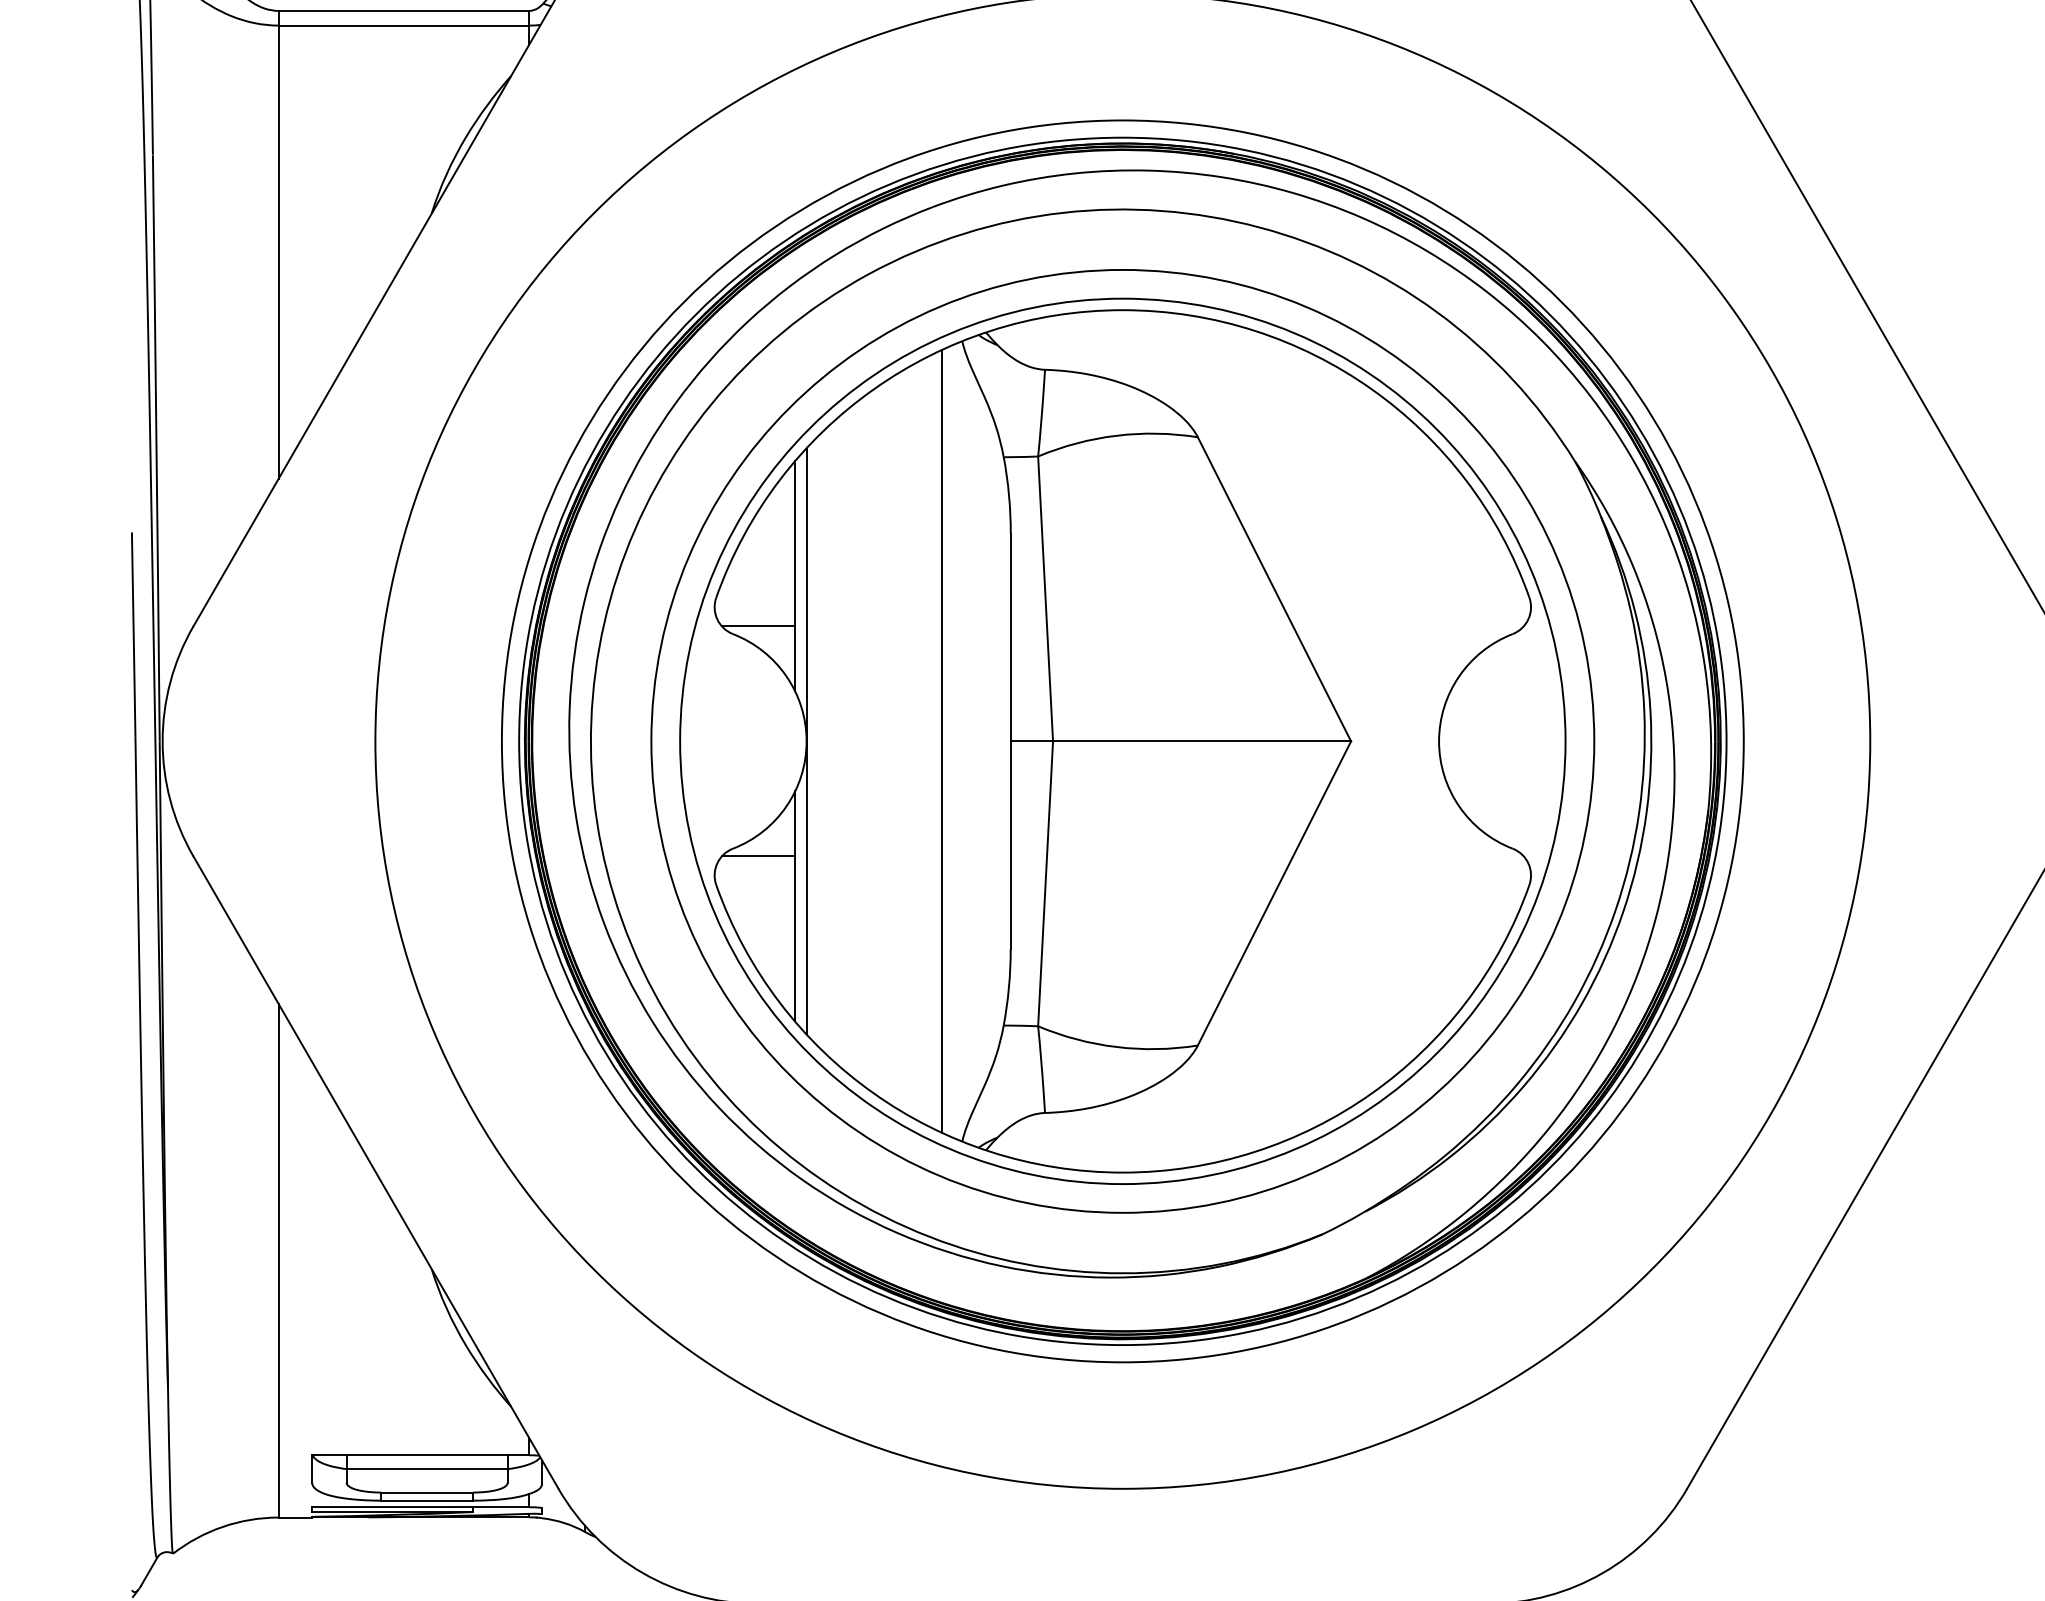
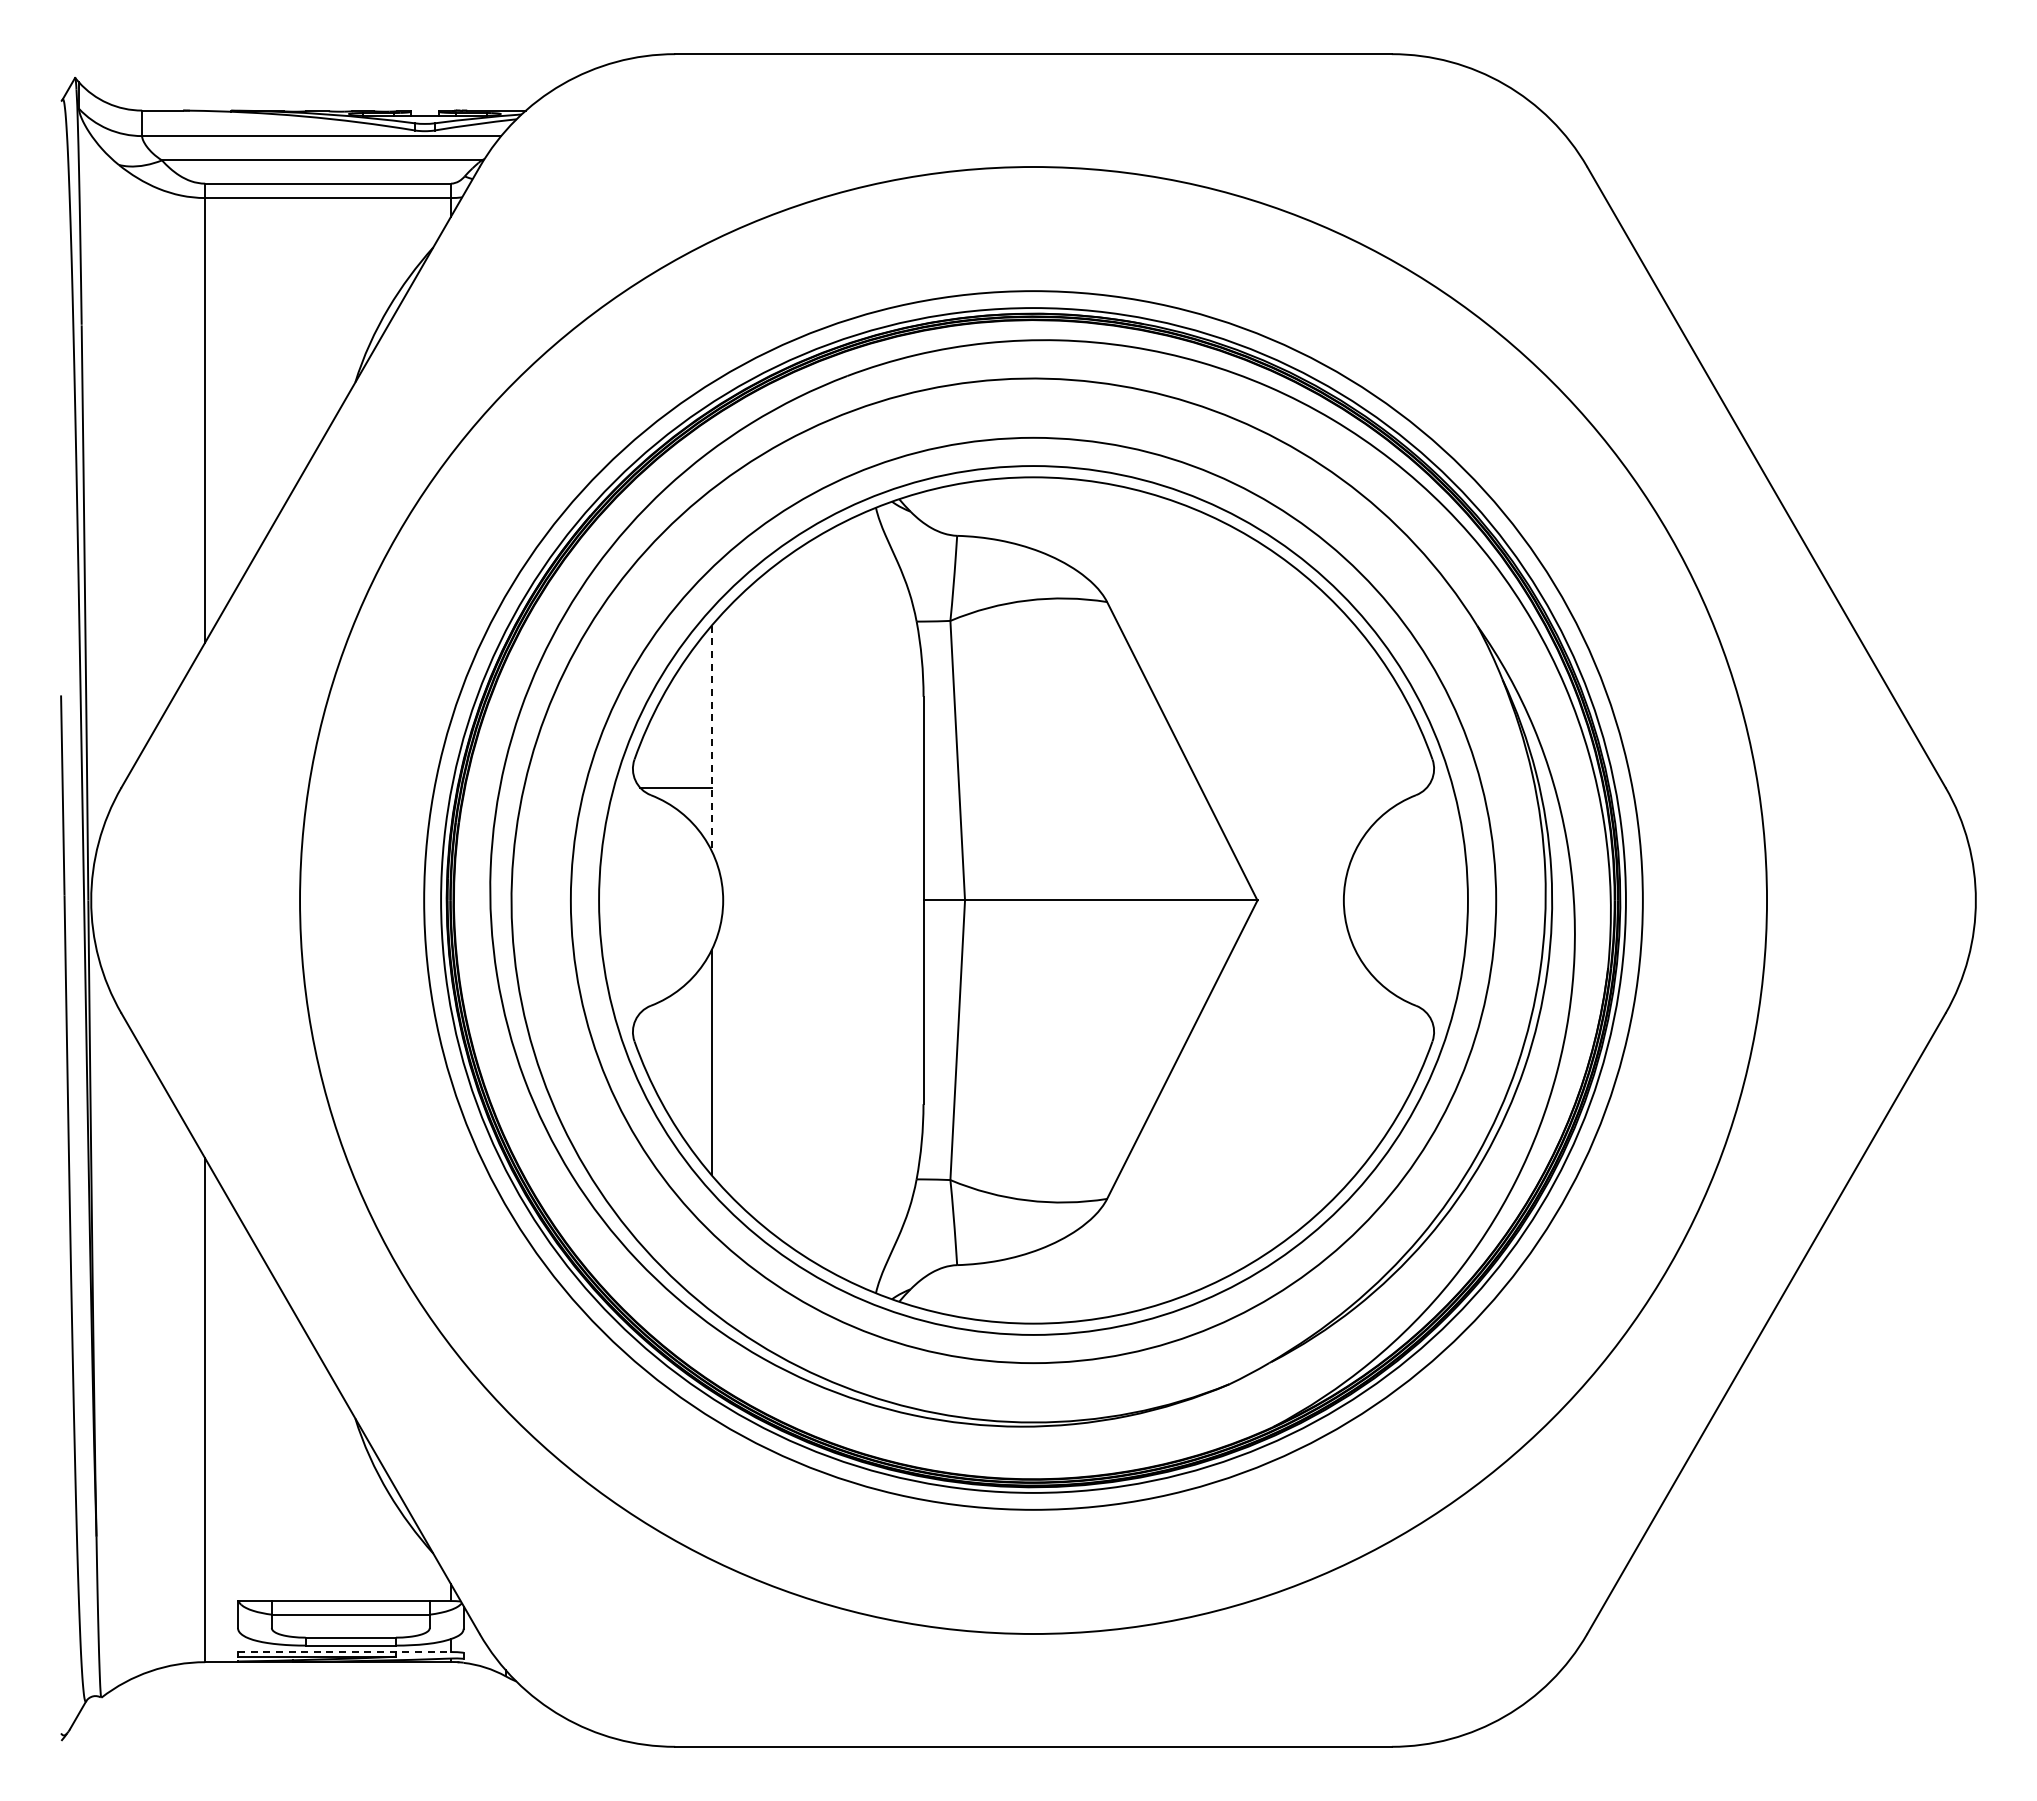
line: (794, 576) -> (711, 738), solid -> dashed
line: (806, 741) -> (723, 900), removed
line: (942, 741) -> (856, 900), removed
line: (758, 856) -> (675, 1013), removed
line: (420, 1506) -> (344, 1651), solid -> dashed

